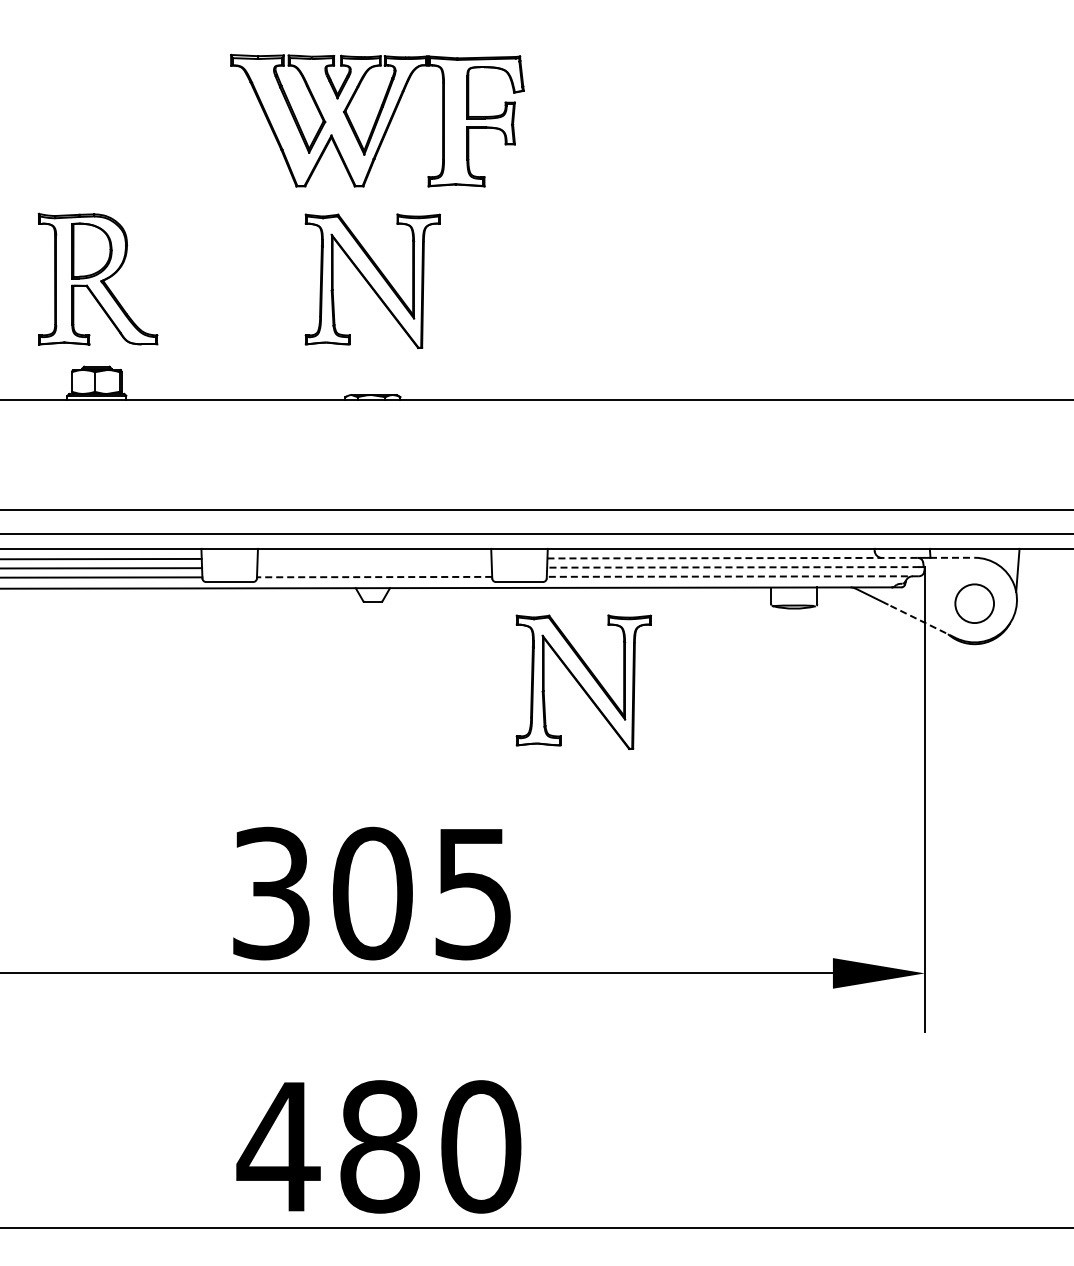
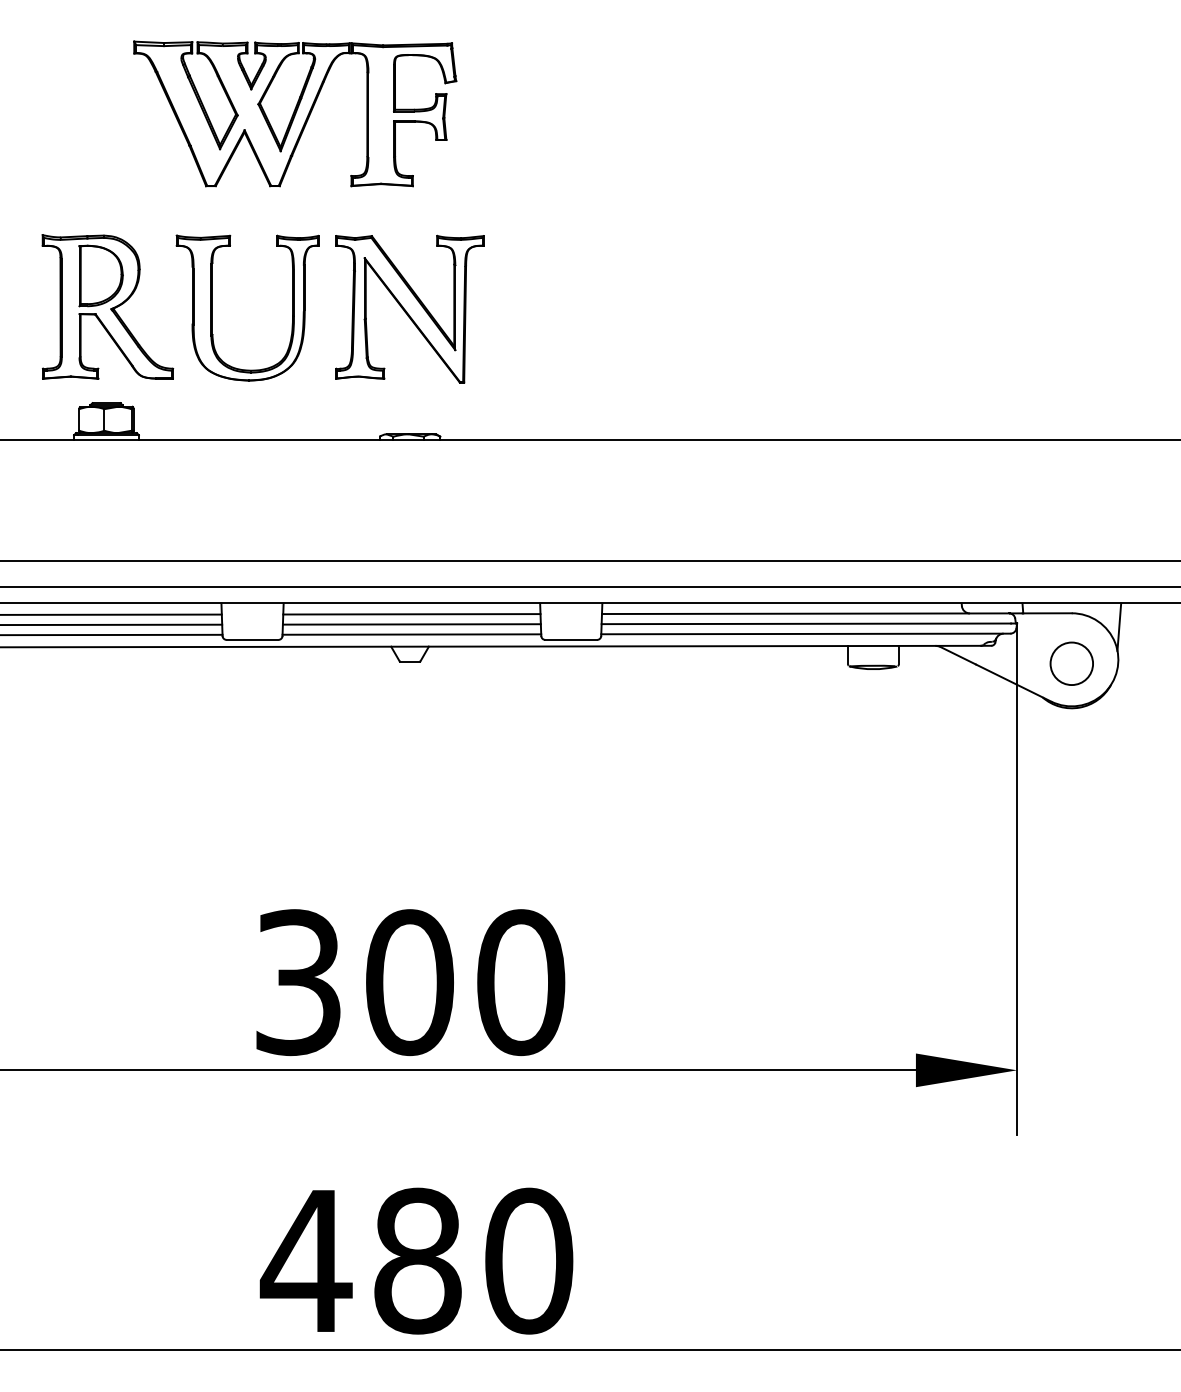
part: (377, 120) -> (295, 113), moved
part: (193, 280) -> (212, 308), added
line: (952, 557) -> (1047, 612), dashed -> solid
line: (374, 558) -> (411, 614), added
line: (733, 558) -> (806, 614), dashed -> solid
line: (374, 567) -> (411, 623), added
line: (732, 567) -> (805, 623), dashed -> solid
line: (732, 576) -> (805, 633), dashed -> solid
line: (374, 577) -> (411, 634), dashed -> solid
line: (921, 621) -> (1013, 683), dashed -> solid
part: (583, 681) -> (641, 749), removed
text: (473, 893) -> (520, 982), 305 -> 300

